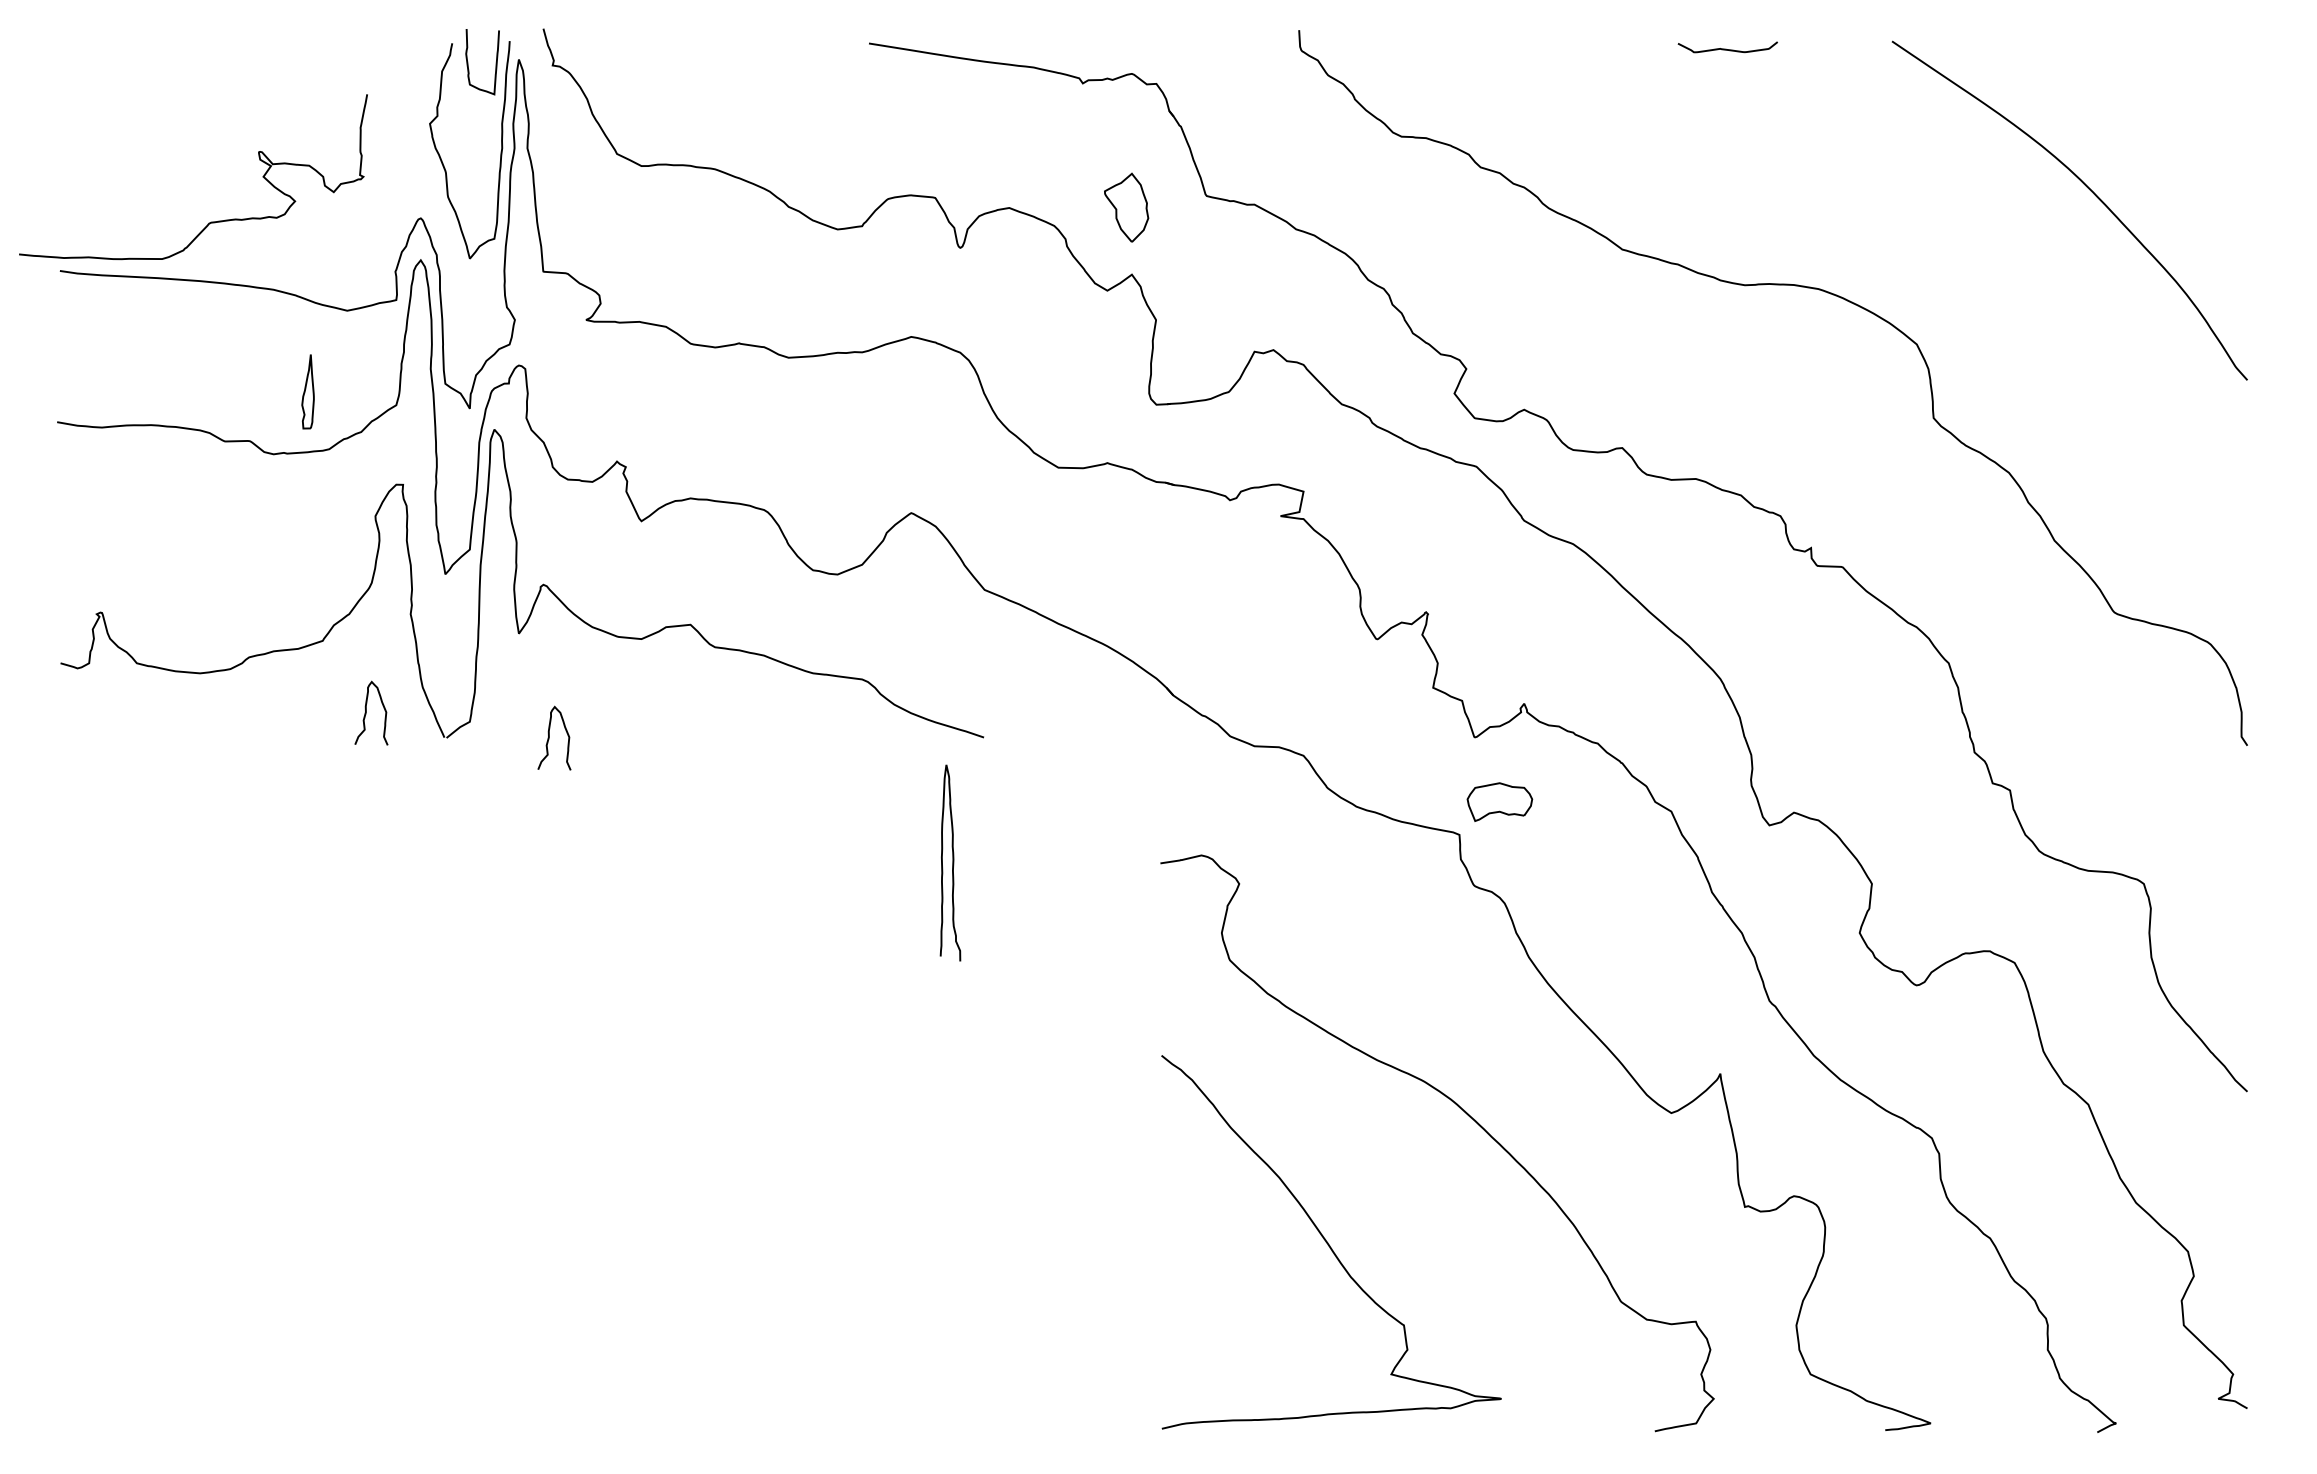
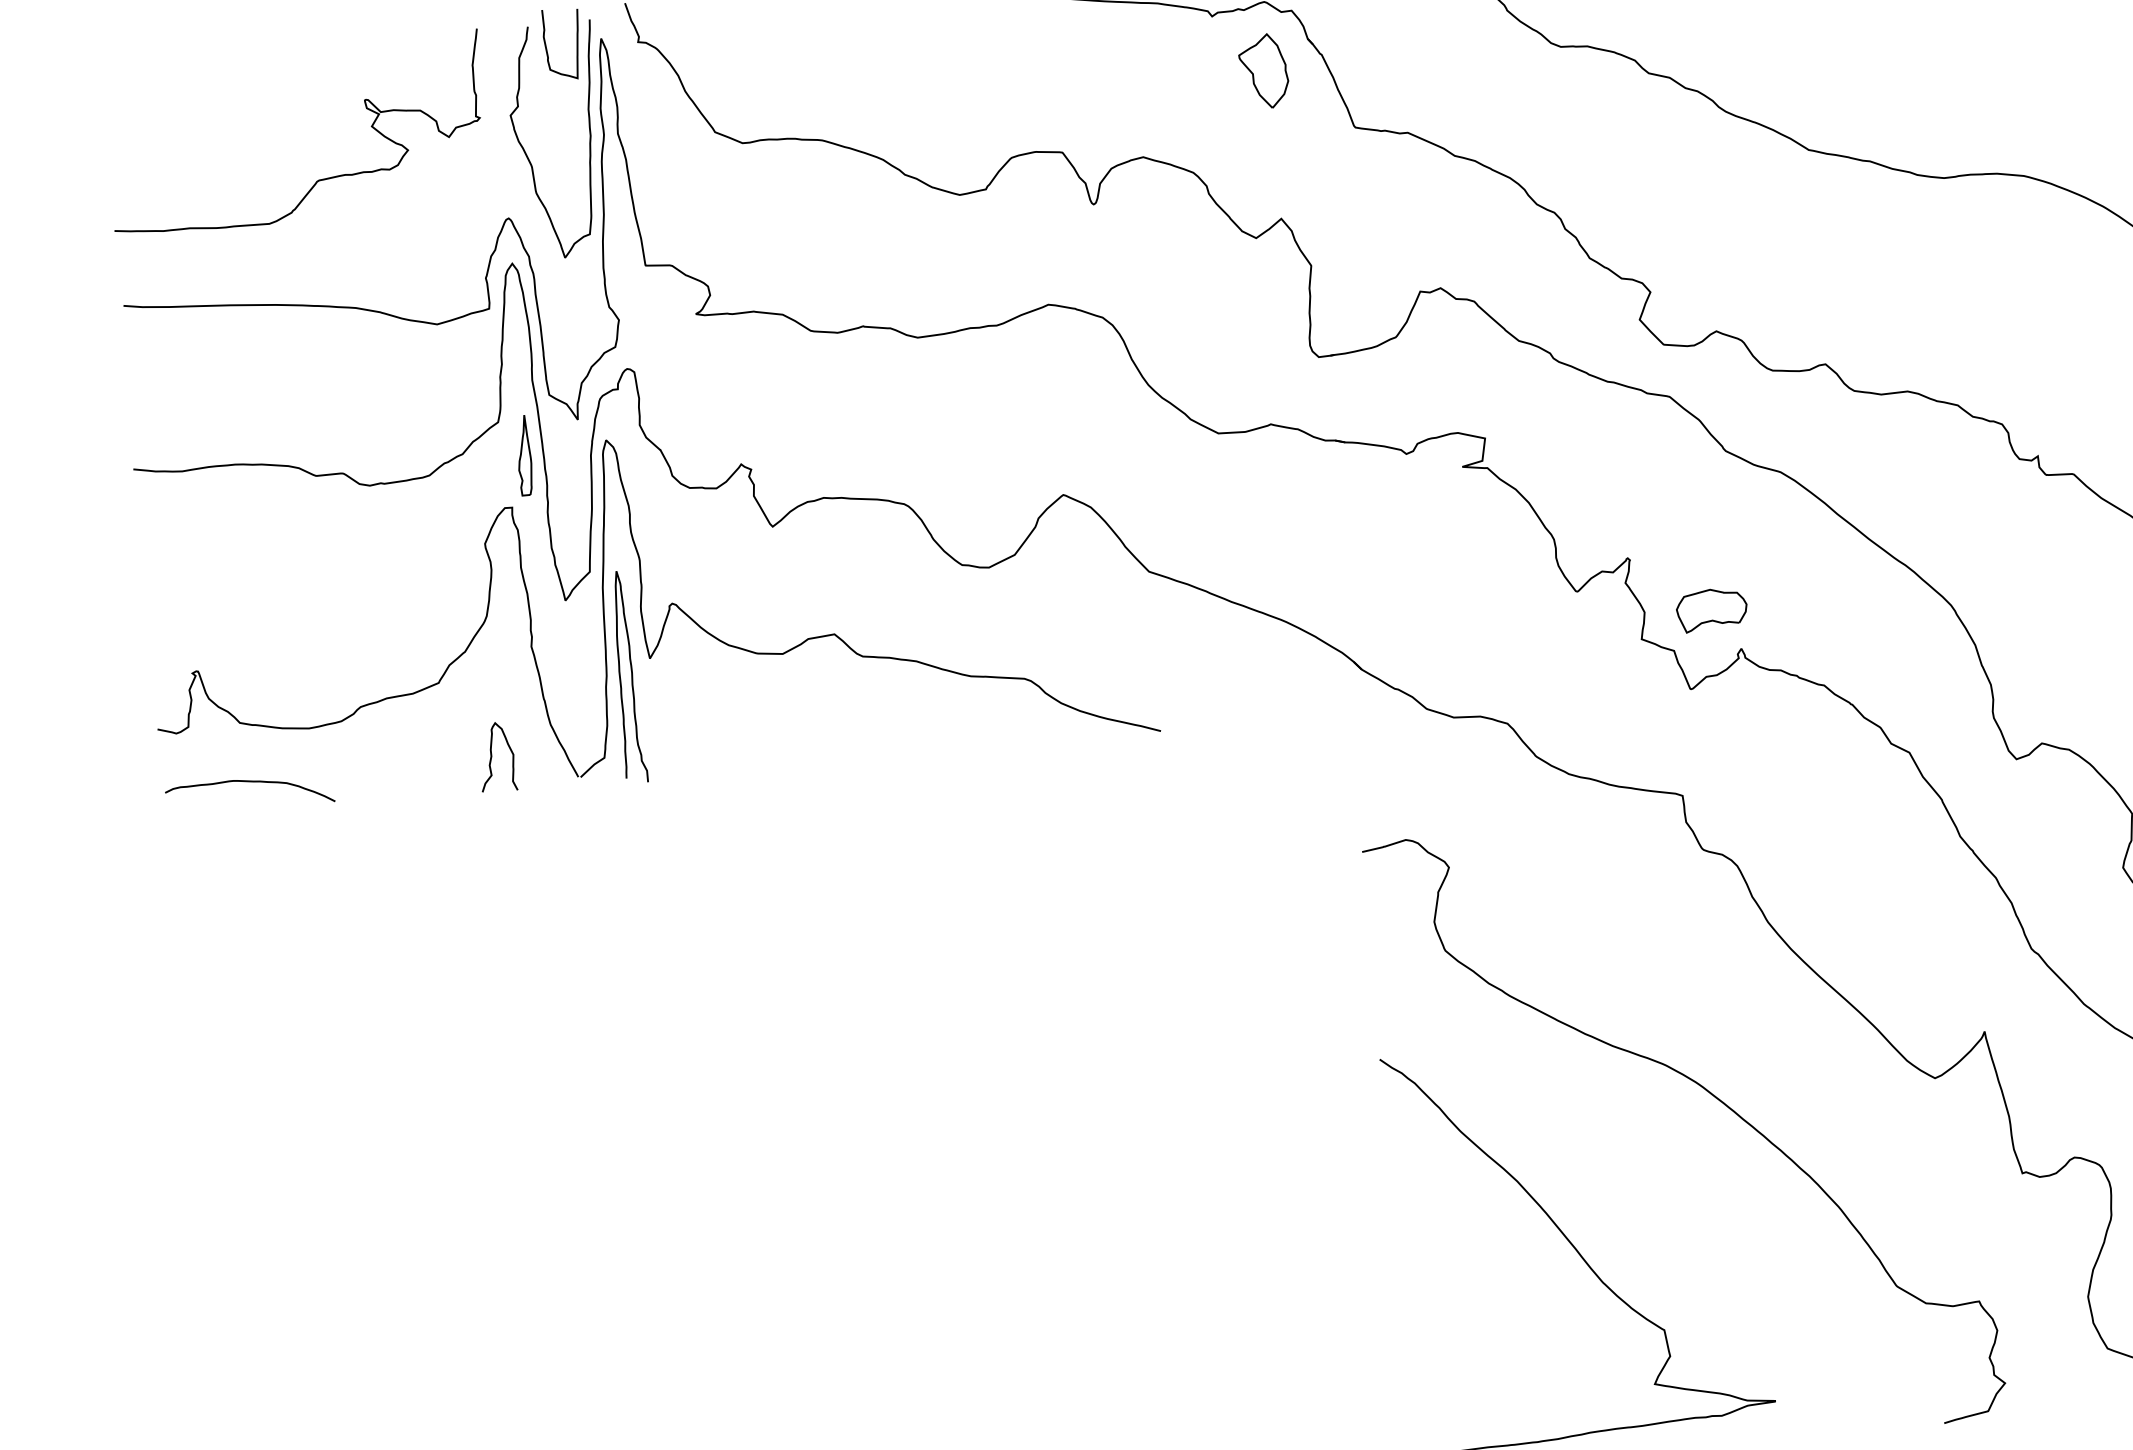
part: (1126, 207) -> (1263, 71), moved
curve: (211, 221) -> (319, 179), moved
part: (307, 391) -> (523, 455), moved
curve: (140, 718) -> (248, 782), added
curve: (549, 737) -> (691, 768), removed
part: (1499, 801) -> (1711, 609), moved
curve: (952, 862) -> (631, 676), moved

